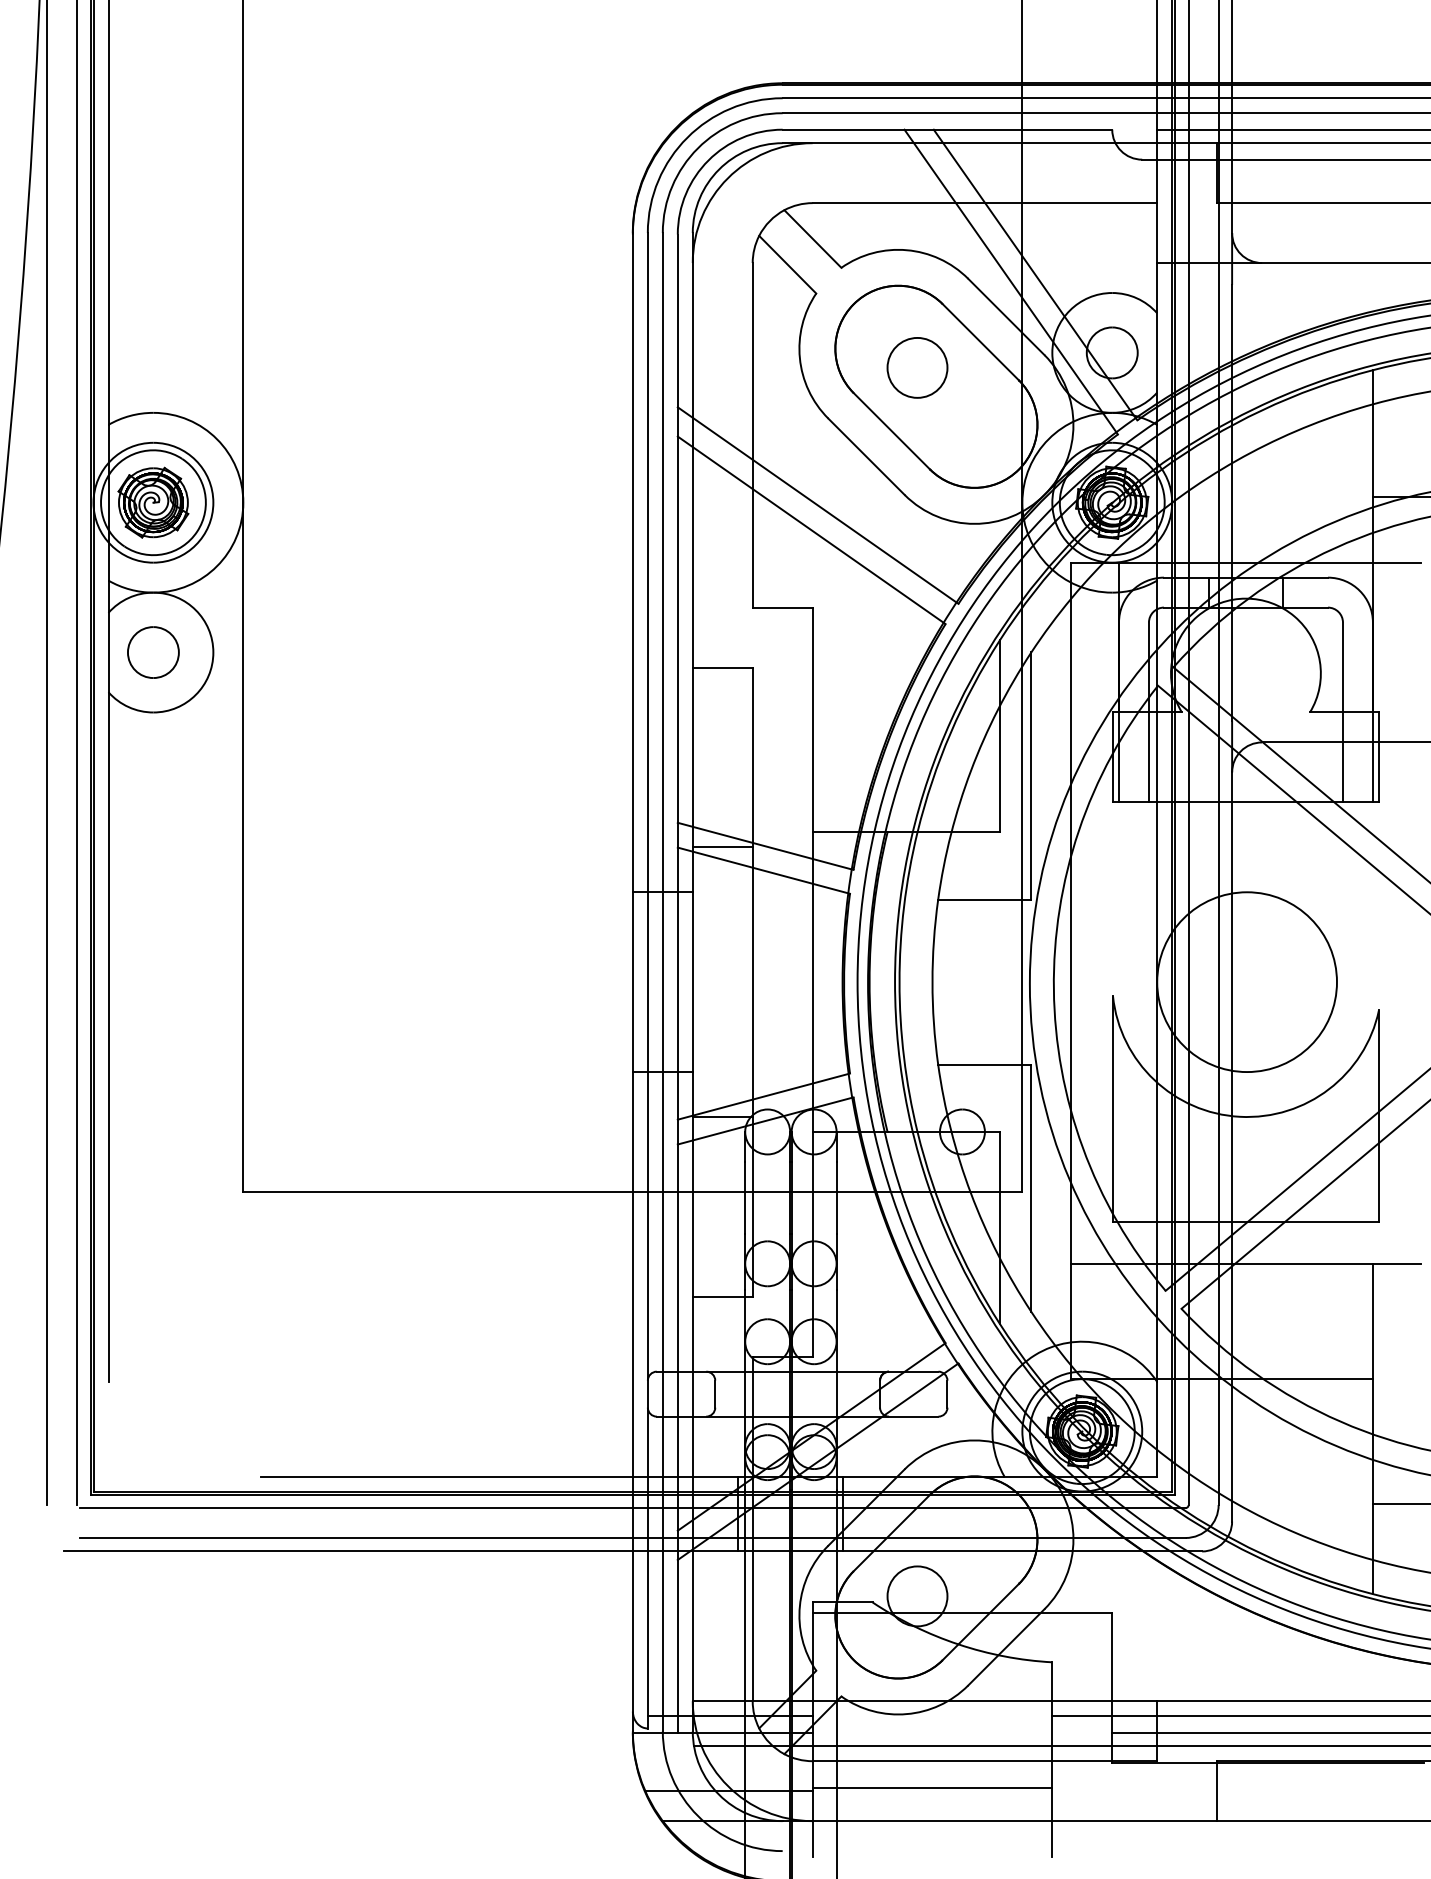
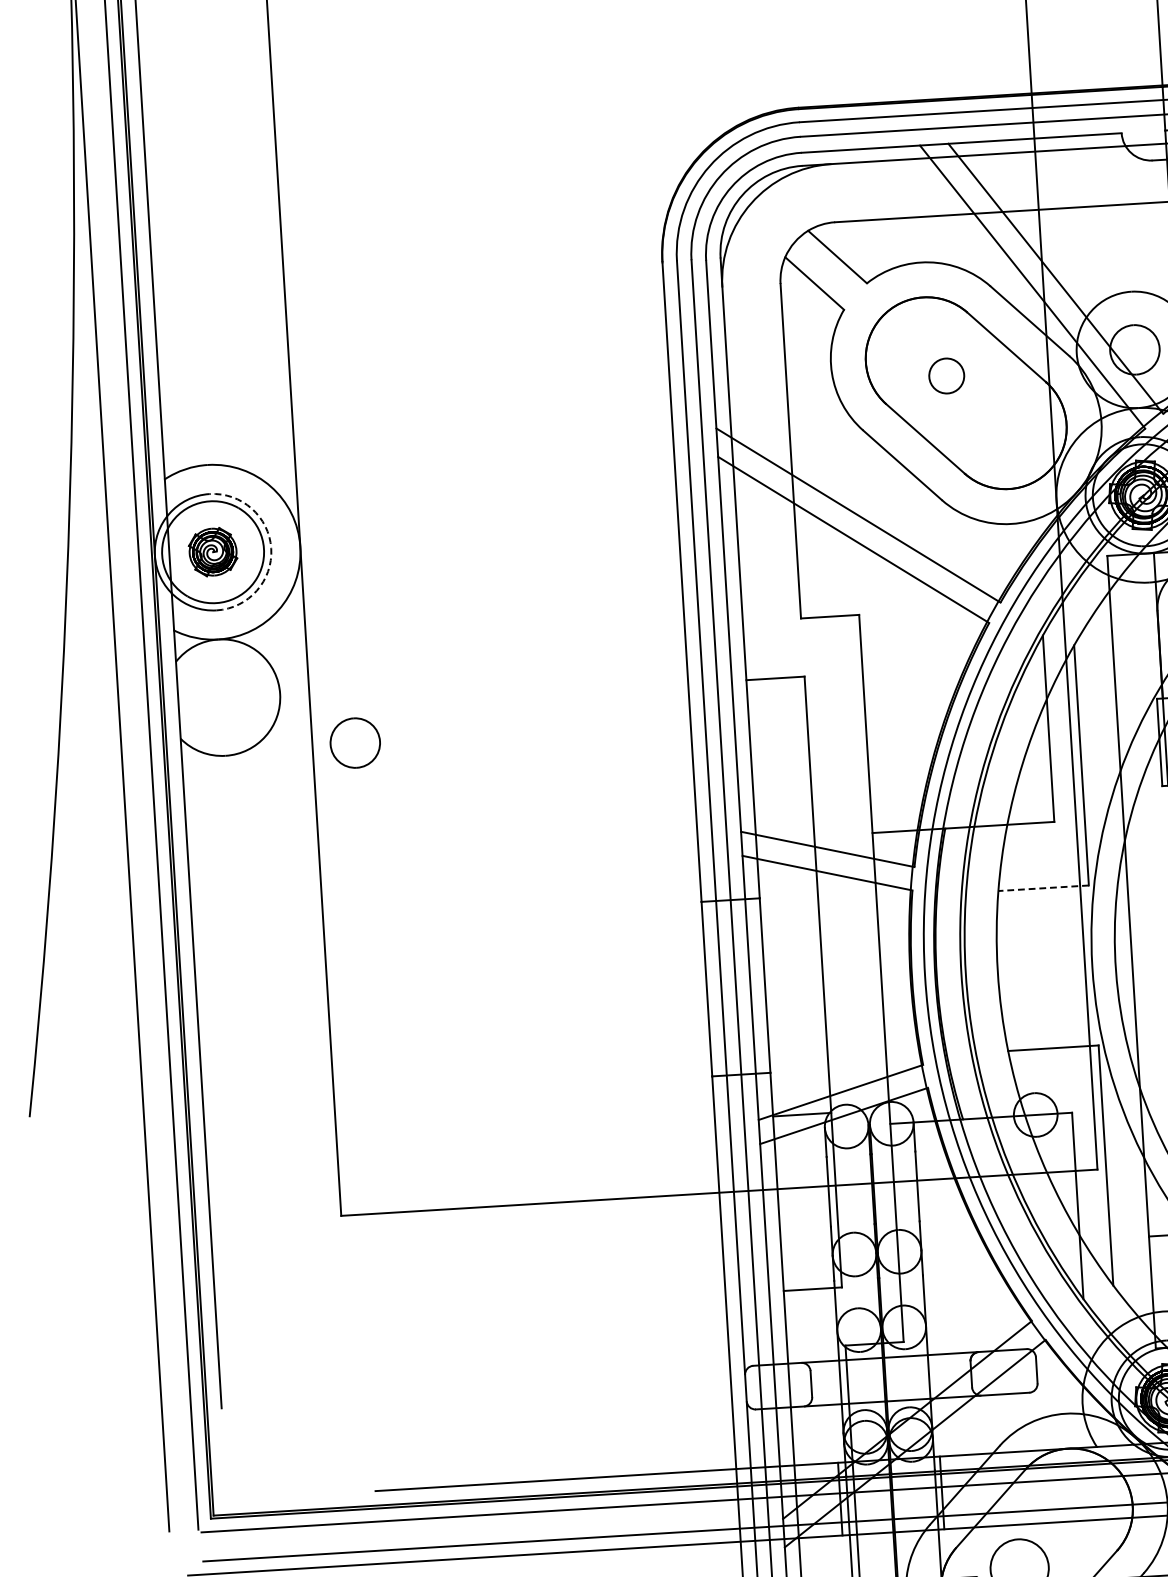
circle: (917, 367) -> (946, 375), size x0.6
part: (153, 502) -> (213, 551), size x0.7
arc: (213, 502) -> (271, 548), solid -> dashed
part: (153, 652) -> (355, 743), moved
line: (722, 847) -> (785, 853), removed
line: (984, 899) -> (1043, 888), solid -> dashed

